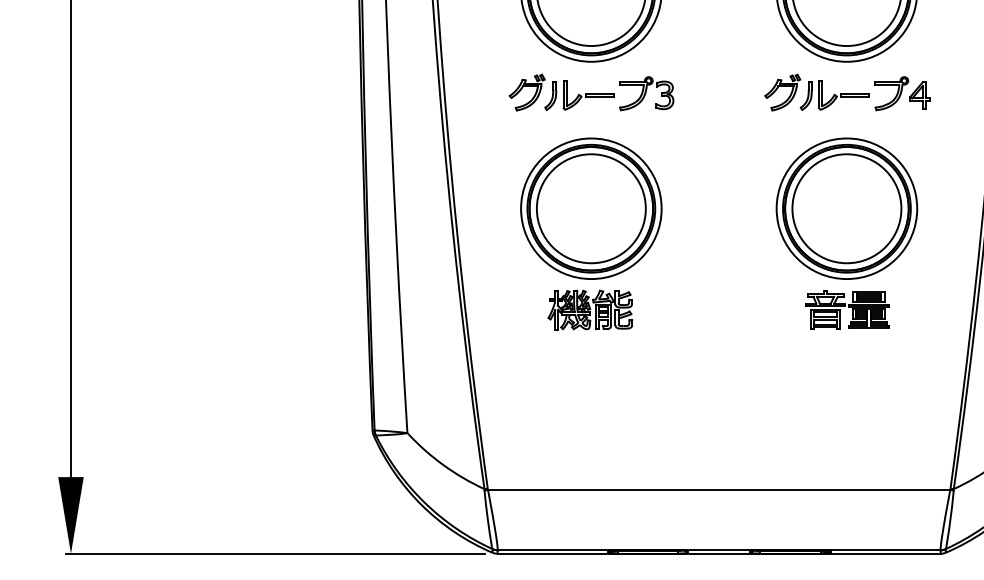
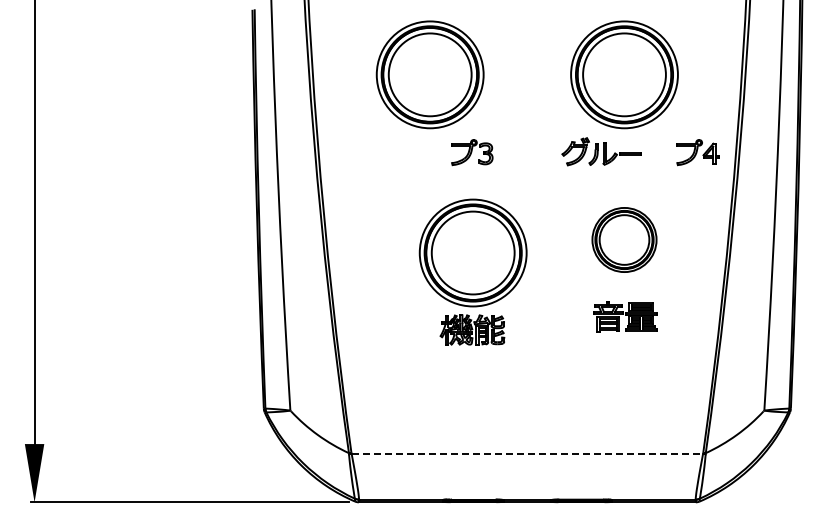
part: (561, 92) -> (407, 151), removed
part: (902, 93) -> (697, 152), moved
part: (846, 208) -> (624, 239), size x0.6
part: (590, 233) -> (472, 271), moved
line: (719, 489) -> (527, 453), solid -> dashed

